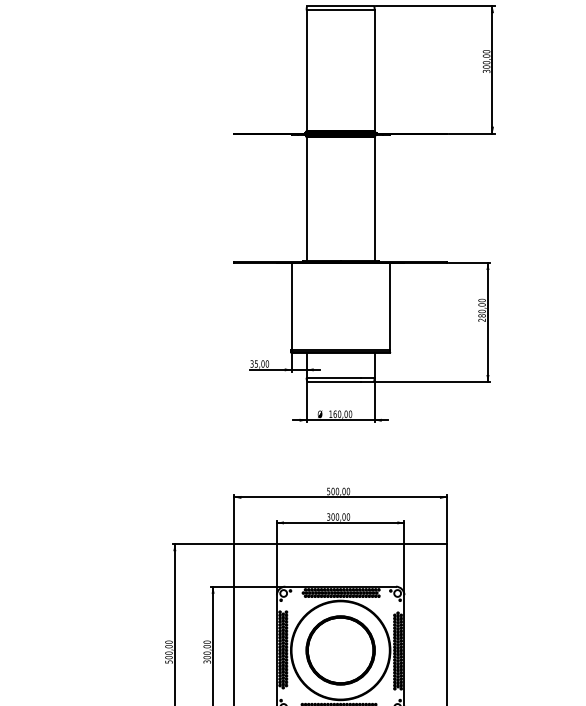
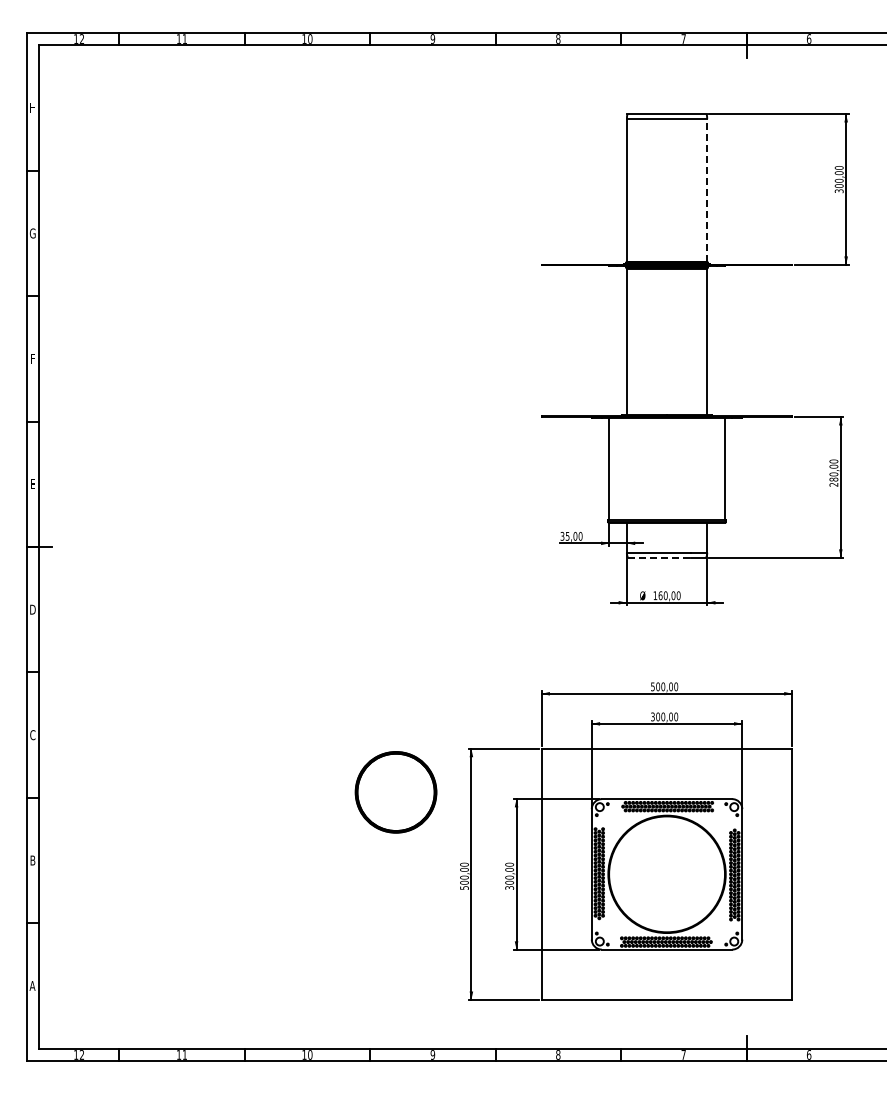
line: (374, 69) -> (707, 189), solid -> dashed
line: (334, 381) -> (659, 557), solid -> dashed
part: (340, 650) -> (395, 792), moved

